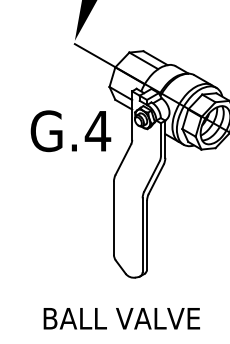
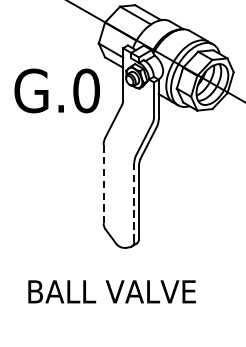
text: (97, 131) -> (85, 91), G.4 -> G.0
line: (113, 218) -> (103, 184), solid -> dashed
line: (142, 235) -> (134, 202), solid -> dashed

